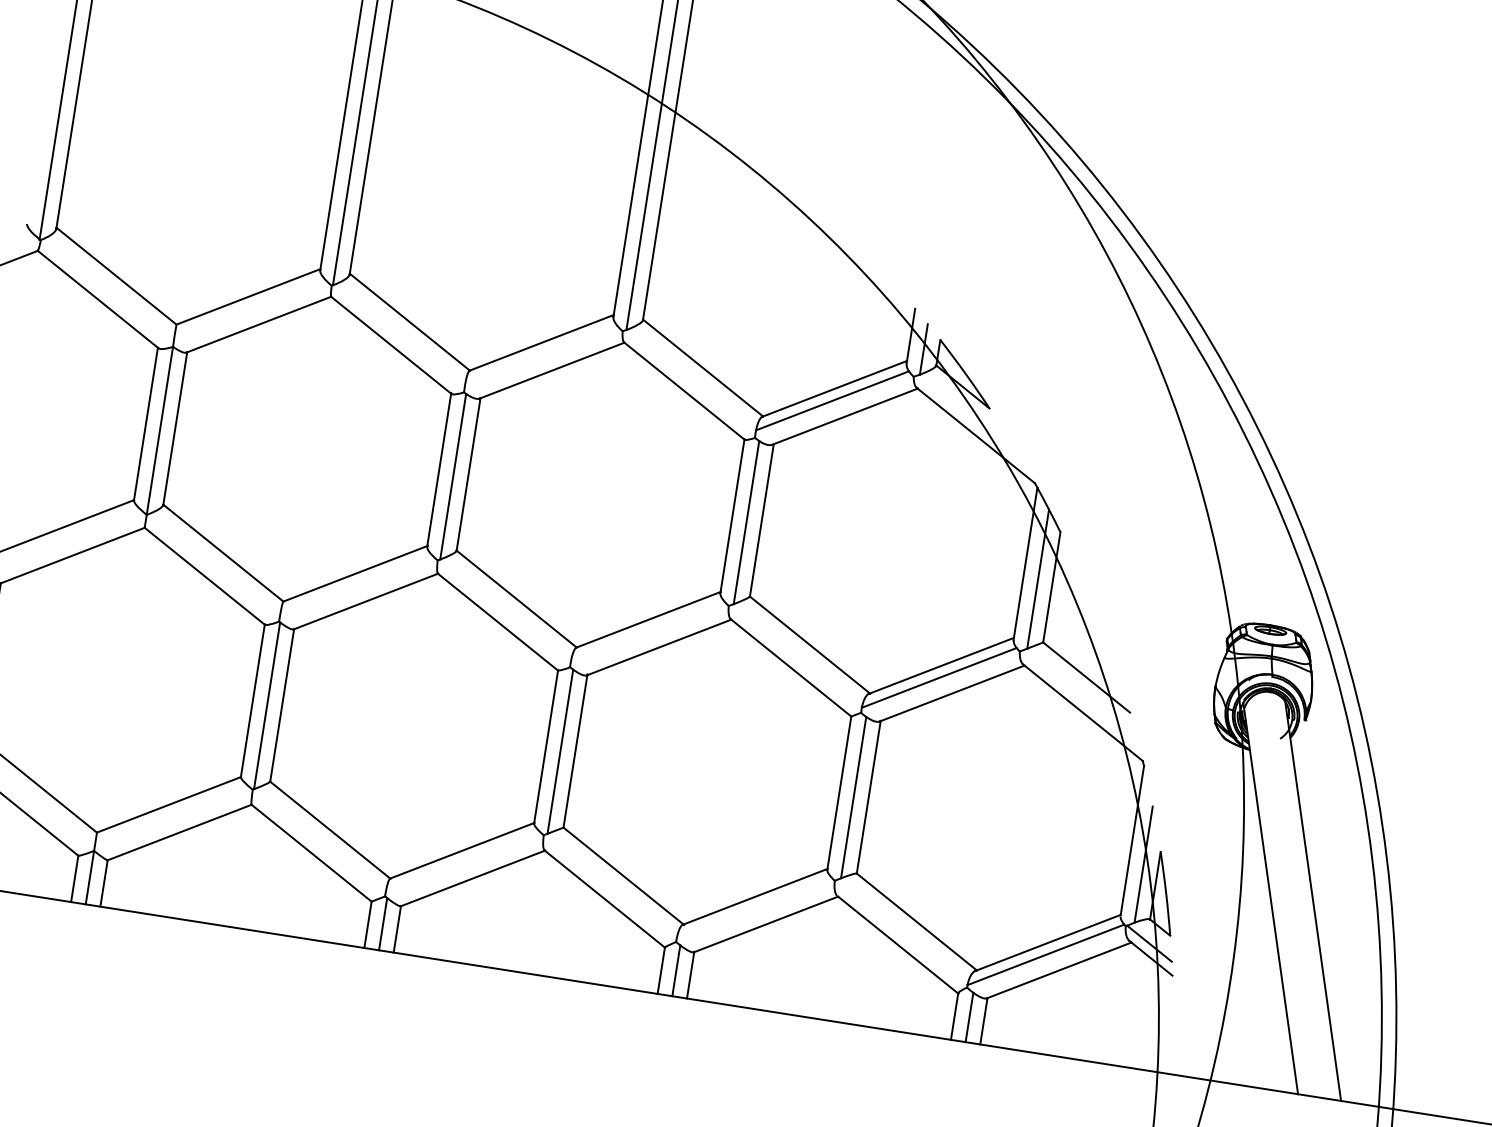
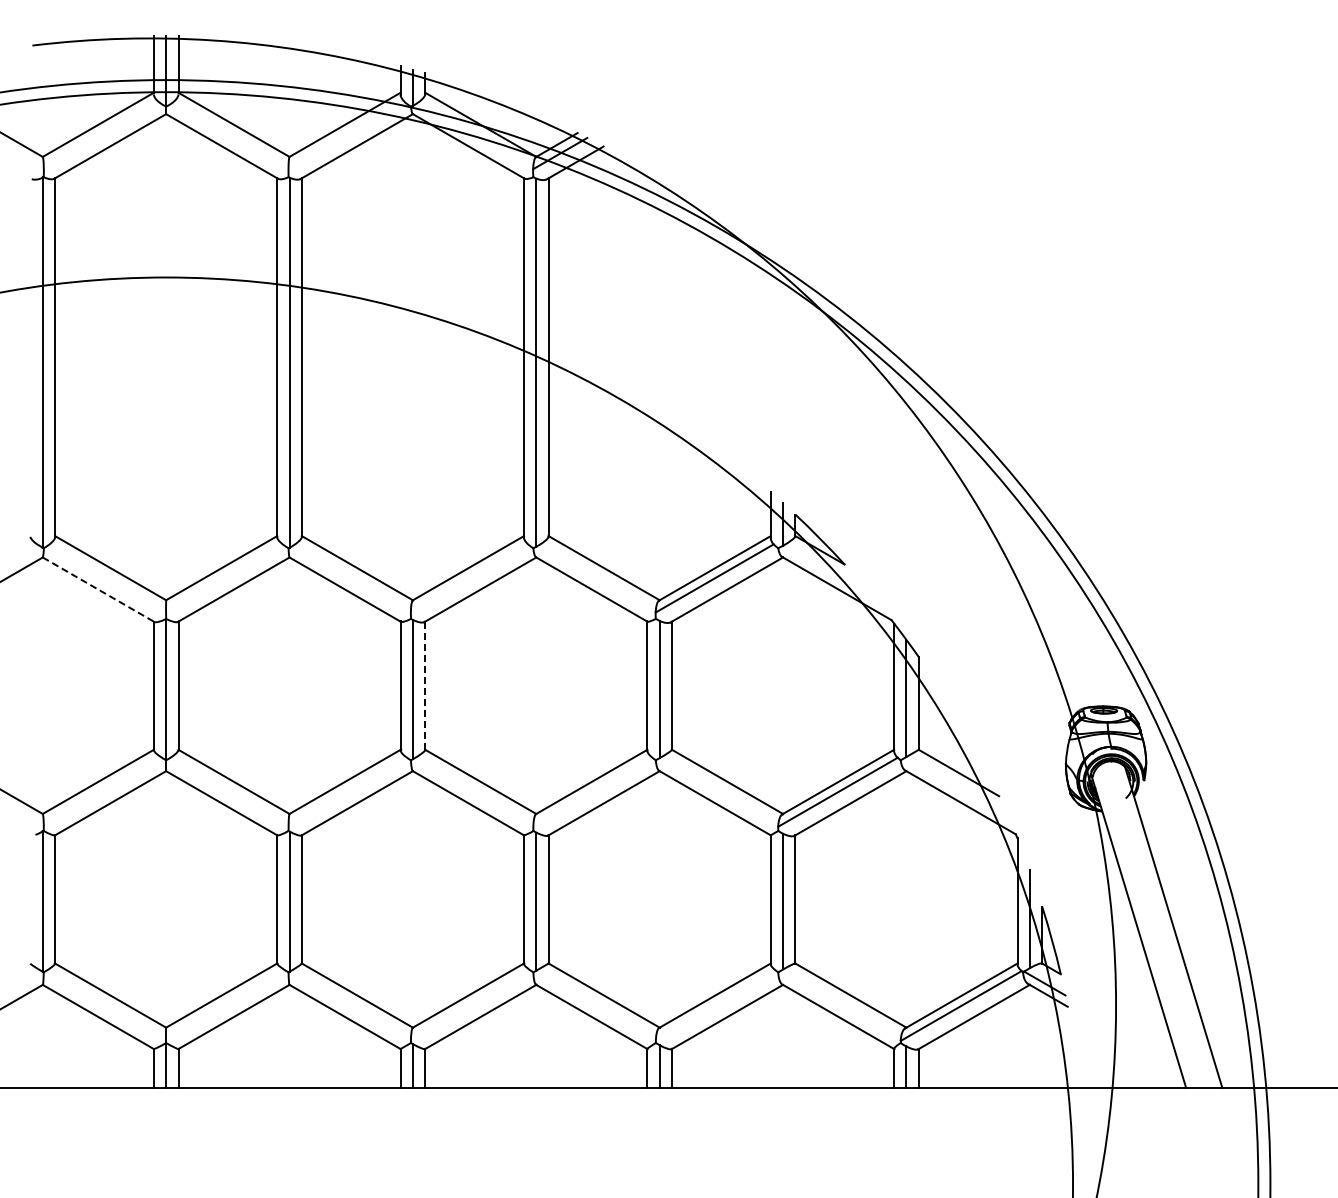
line: (99, 299) -> (99, 589), solid -> dashed
line: (468, 475) -> (425, 686), solid -> dashed

